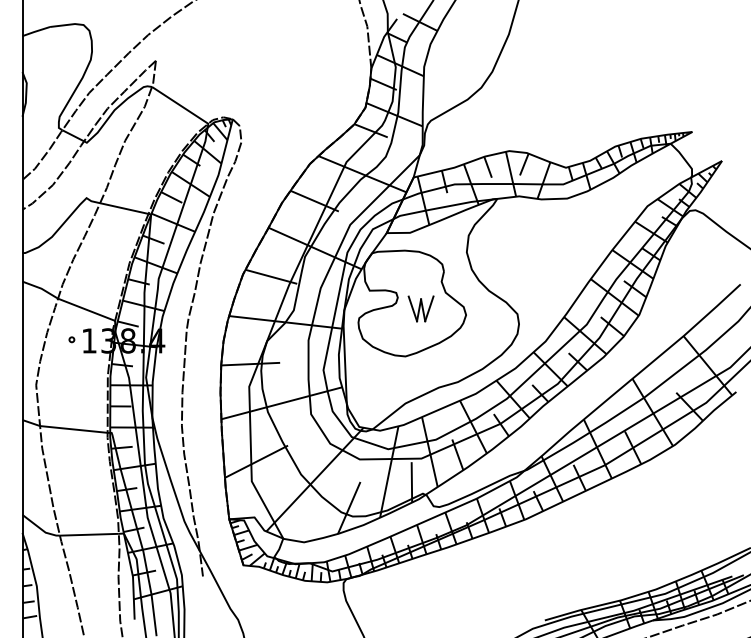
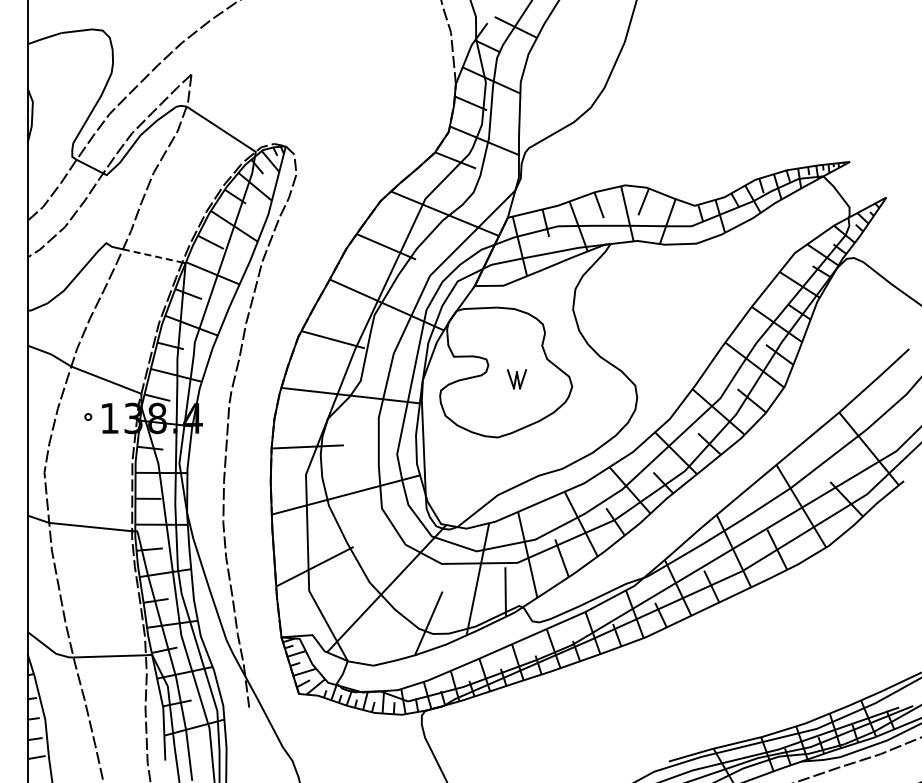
line: (125, 209) -> (153, 256), solid -> dashed
part: (420, 309) -> (516, 379), size x0.6

